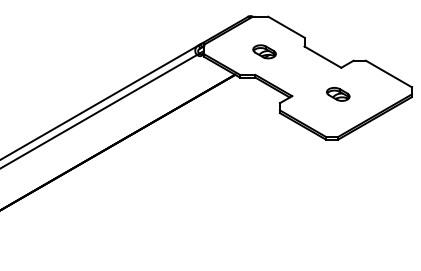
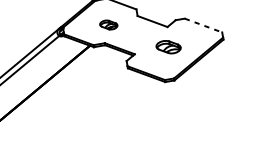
line: (388, 74) -> (203, 25), solid -> dashed
part: (338, 93) -> (168, 46), size x1.4

